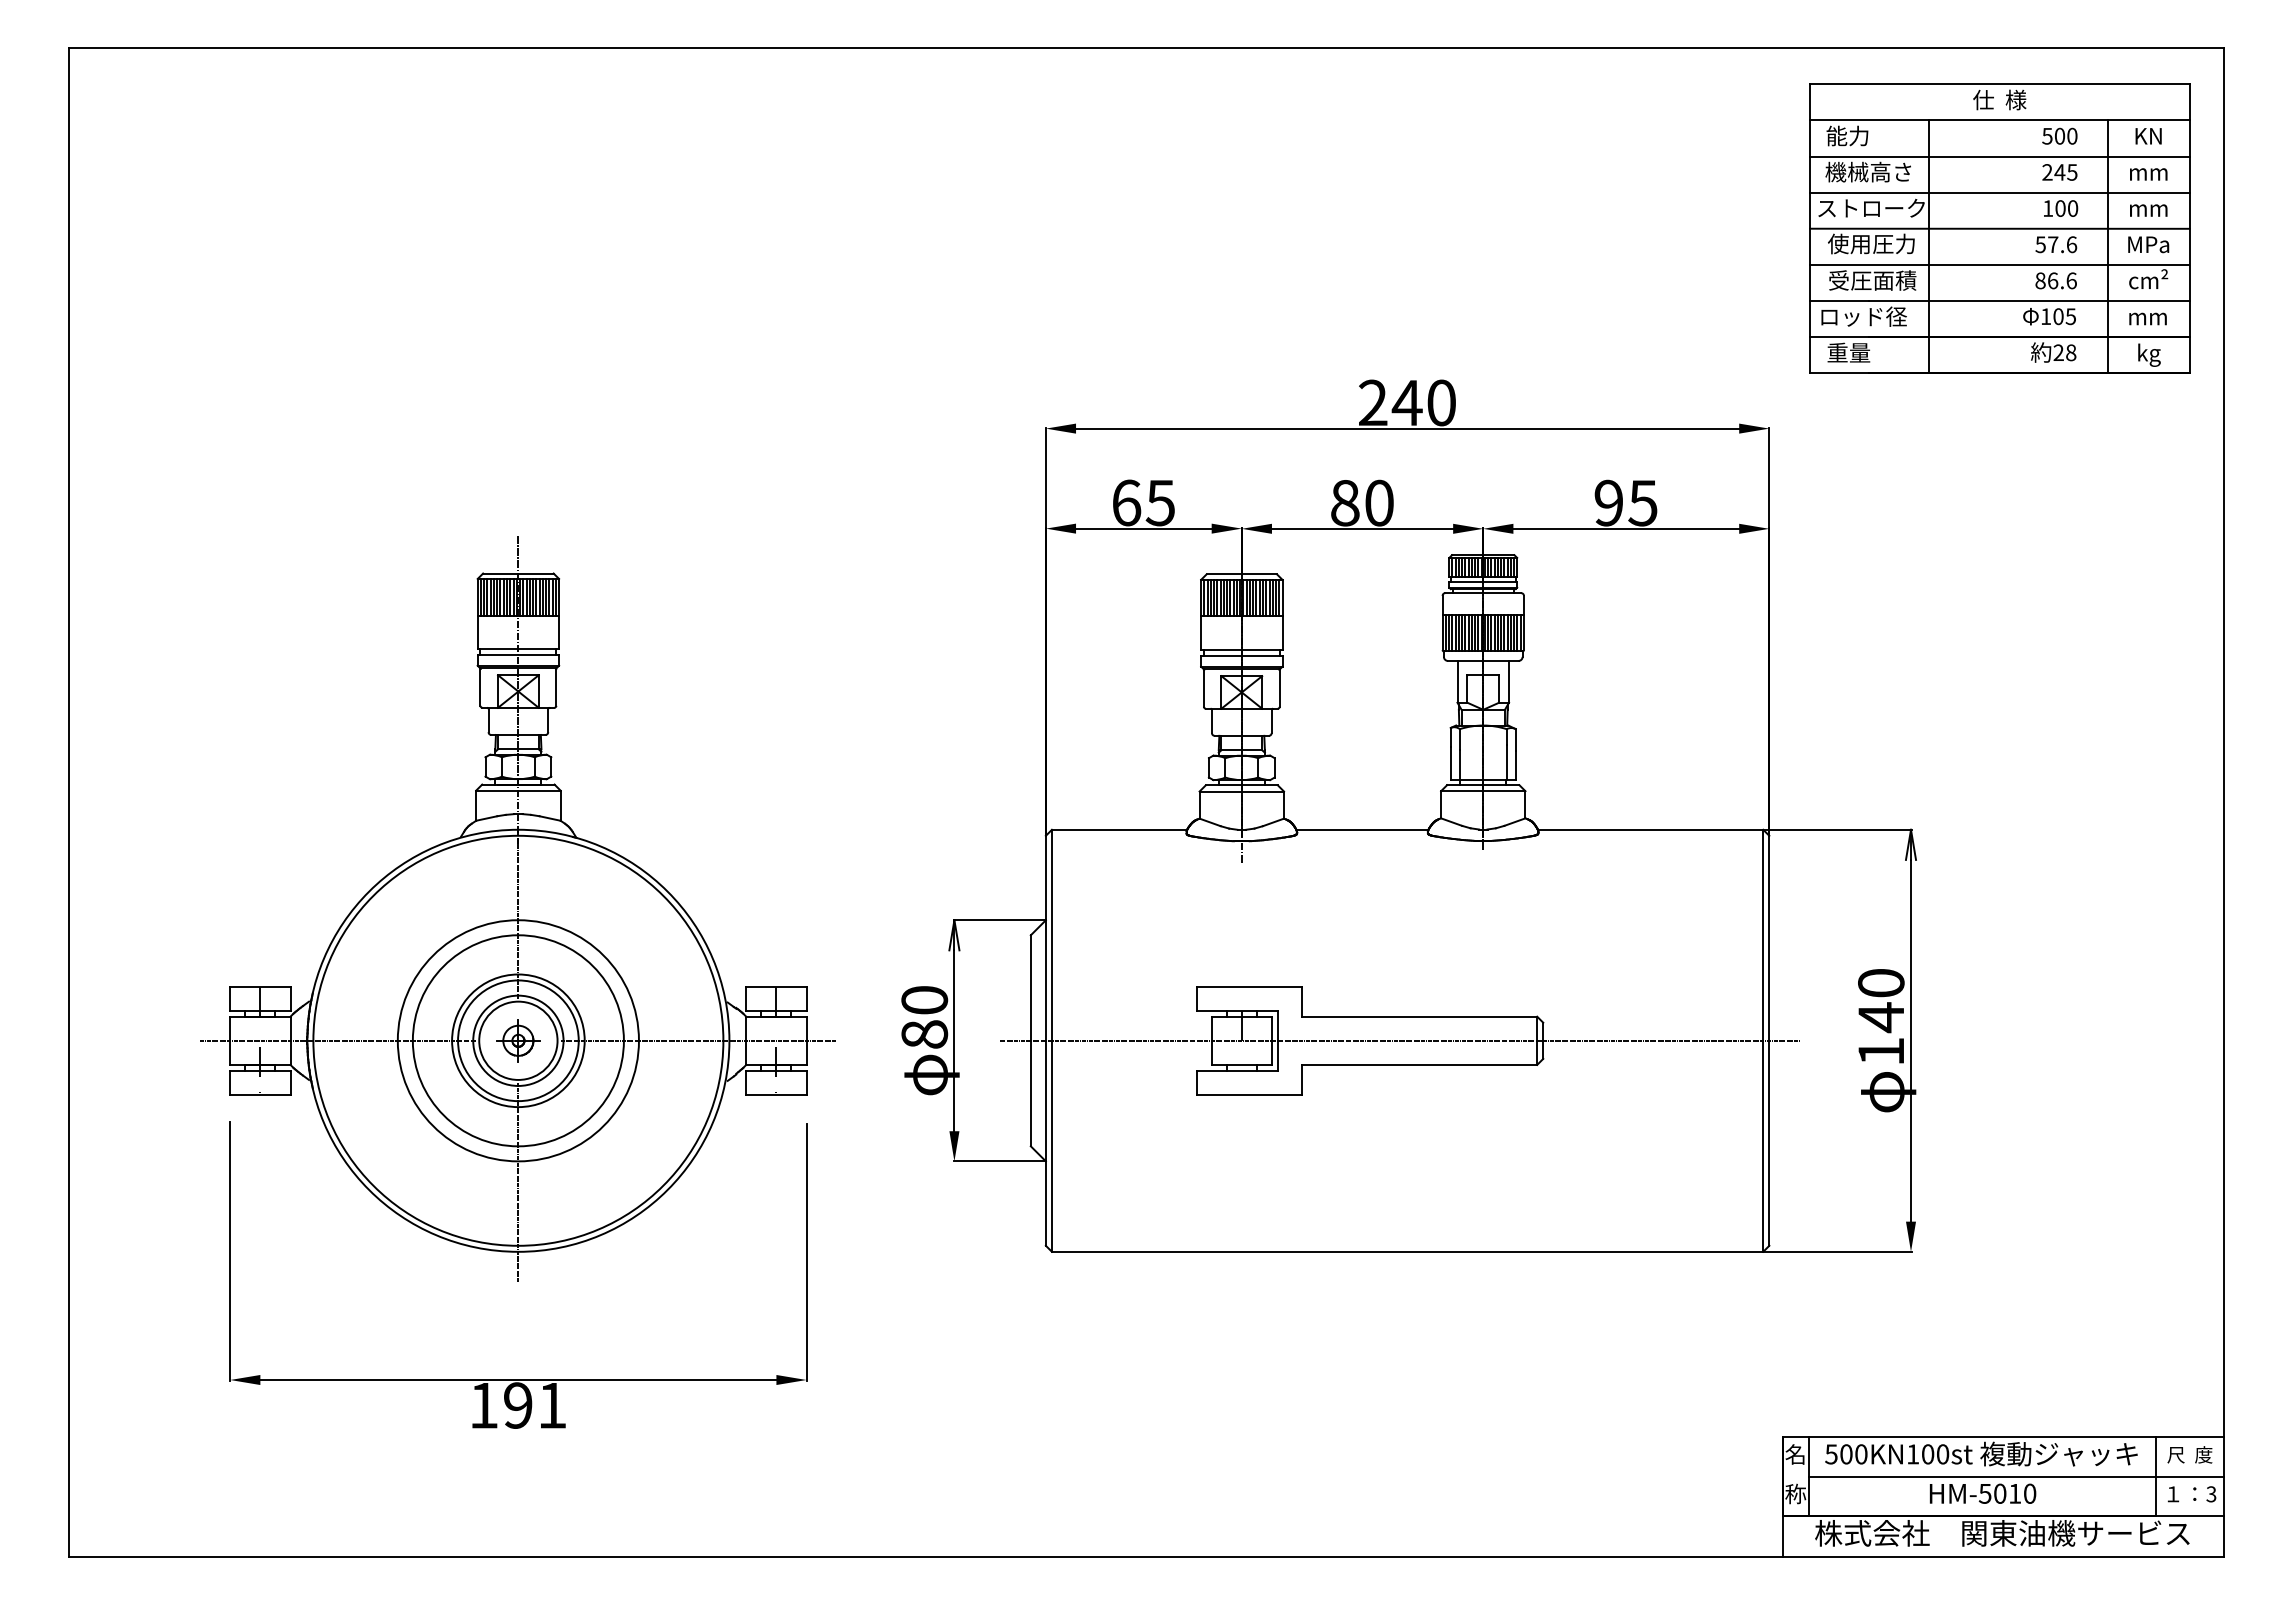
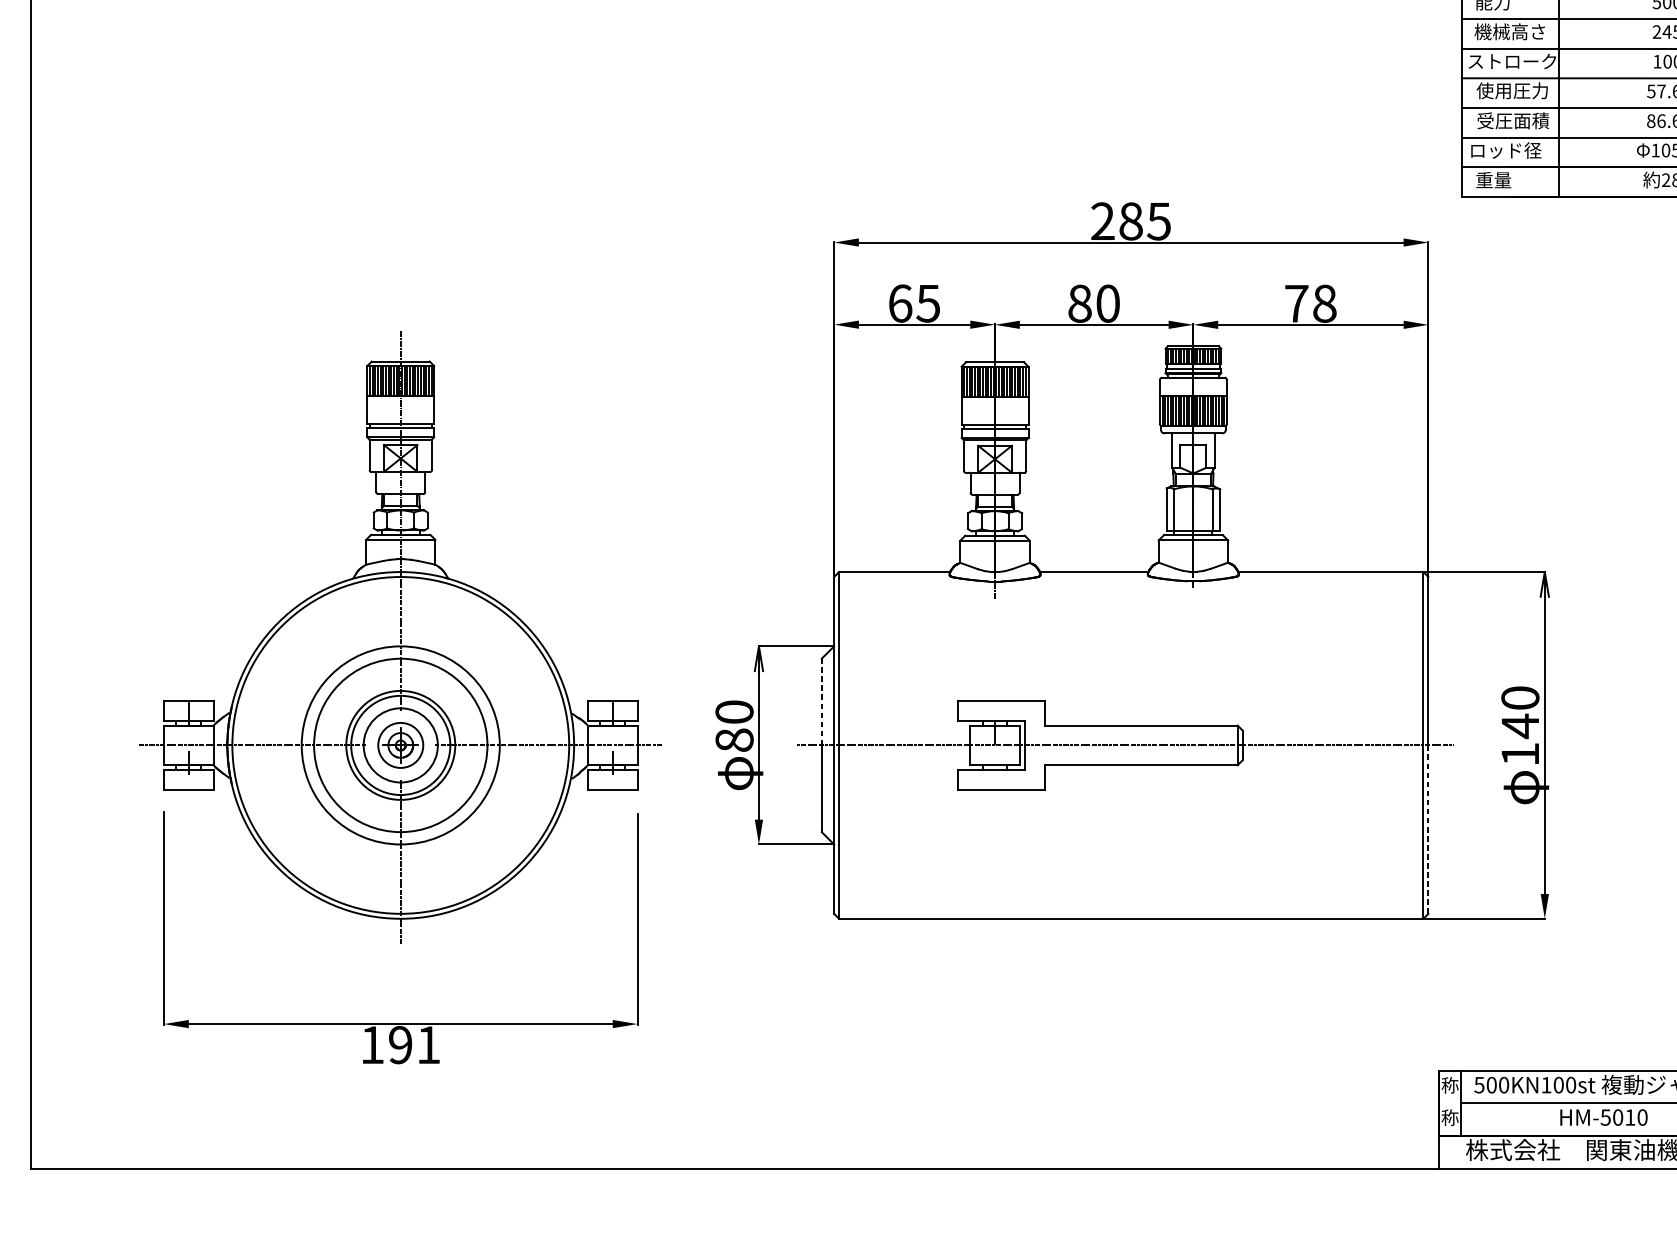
text: (1423, 402) -> (1144, 221), 240 -> 285
text: (1625, 502) -> (1310, 303), 95 -> 78
line: (1030, 988) -> (821, 702), solid -> dashed
circle: (518, 1040) -> (400, 745), size x0.7
line: (1769, 1143) -> (1428, 829), solid -> dashed
text: (1795, 1454) -> (1449, 1085), 名 -> 称

